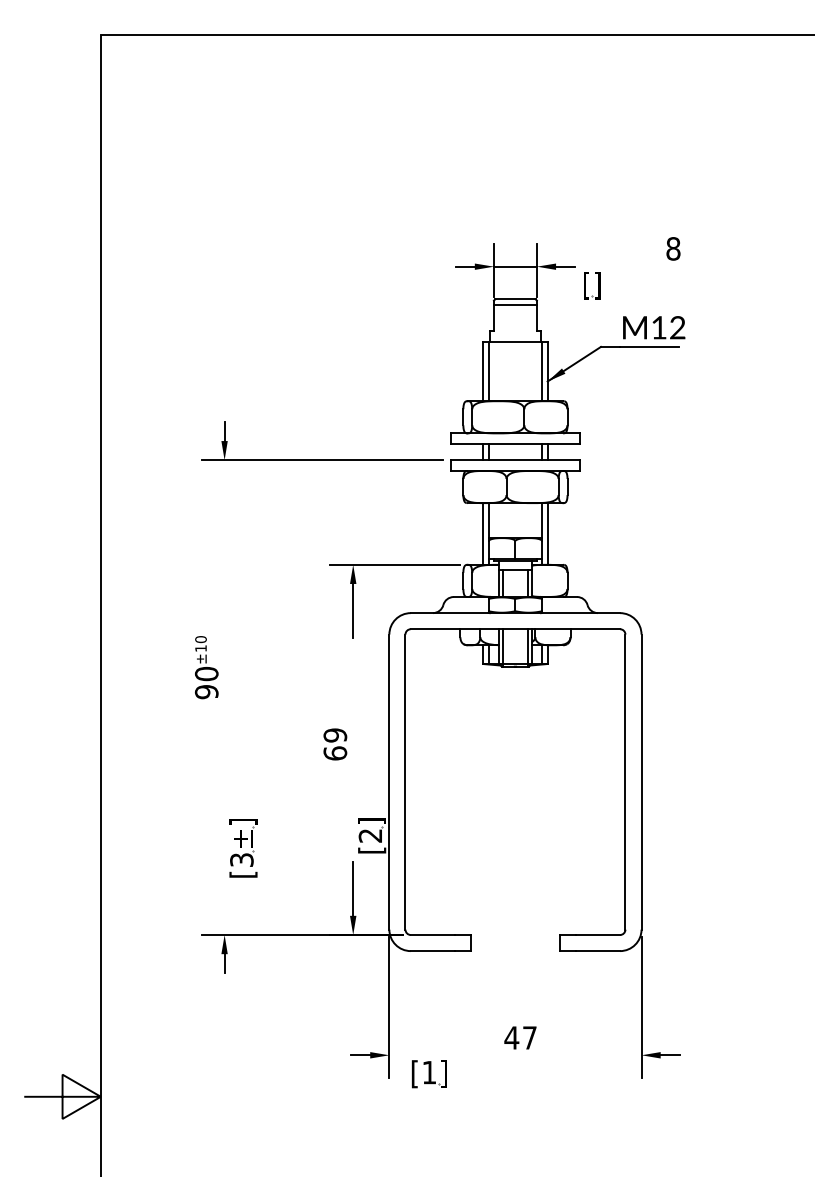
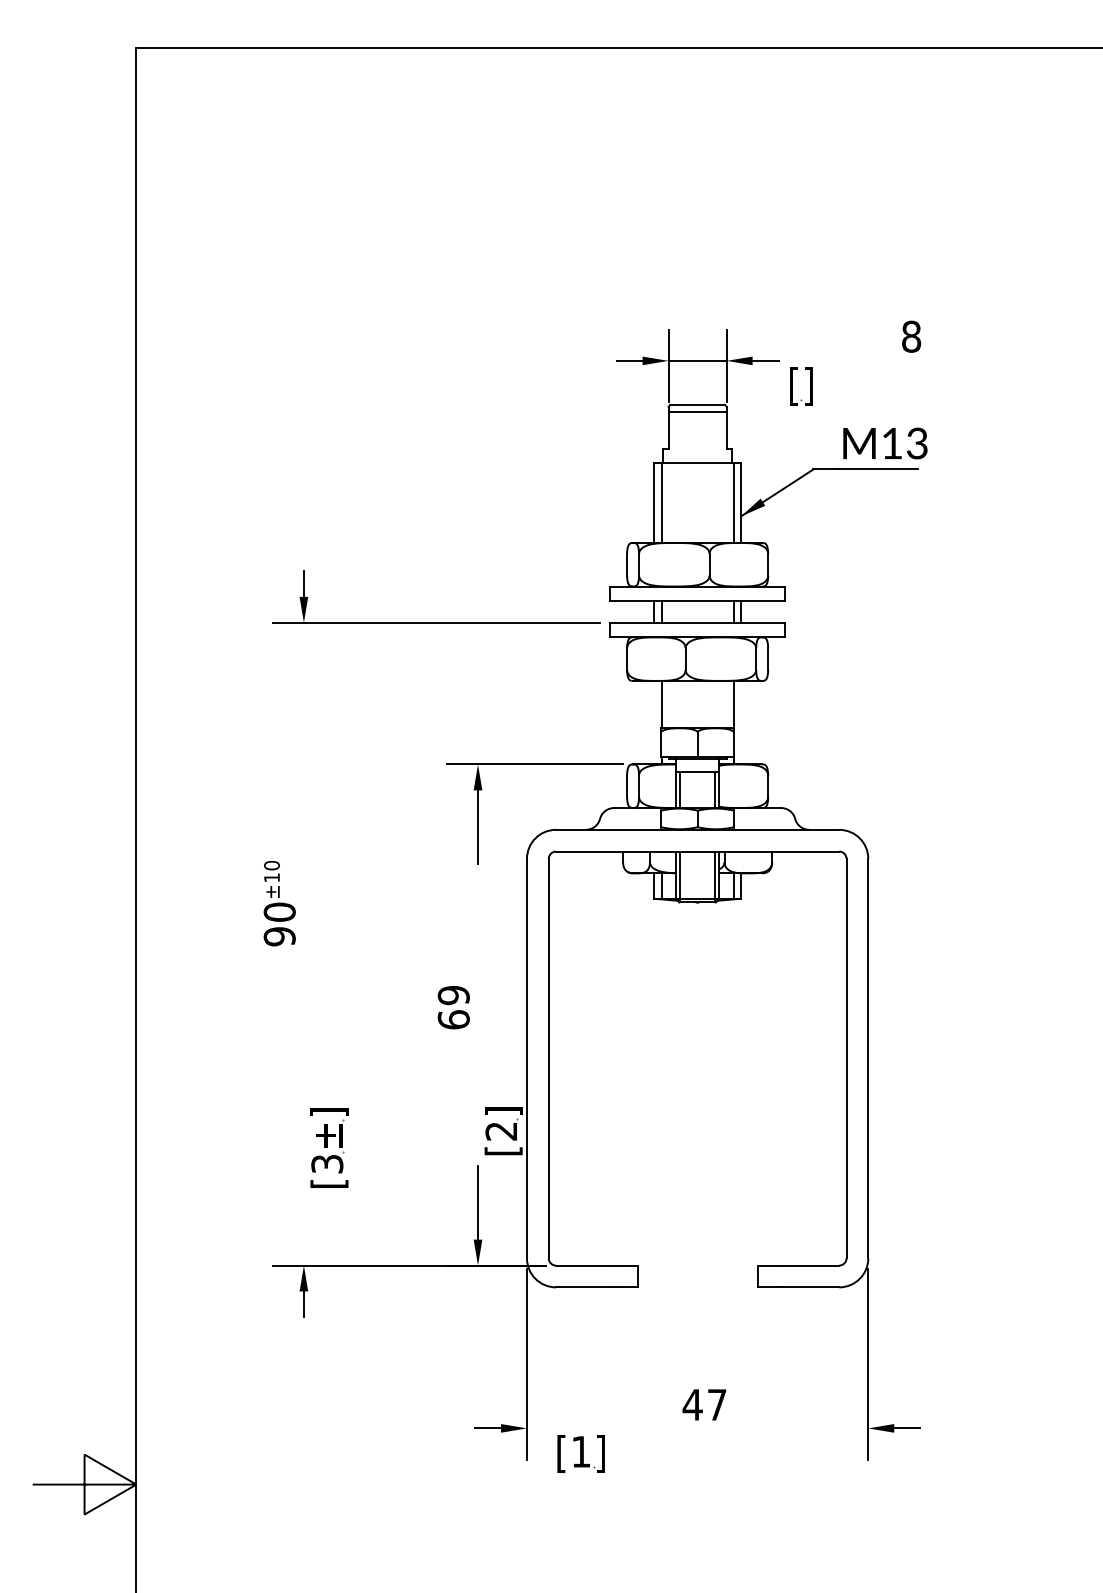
text: (677, 329) -> (916, 445), M12 -> M13
line: (483, 533) -> (654, 722), removed
line: (547, 533) -> (741, 722), removed

